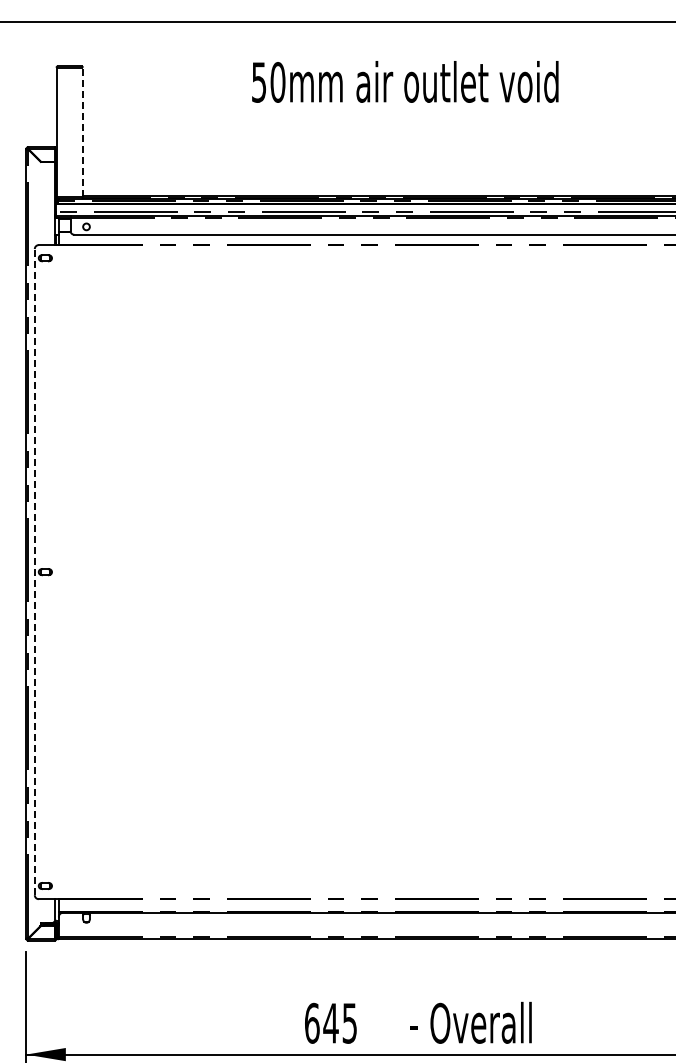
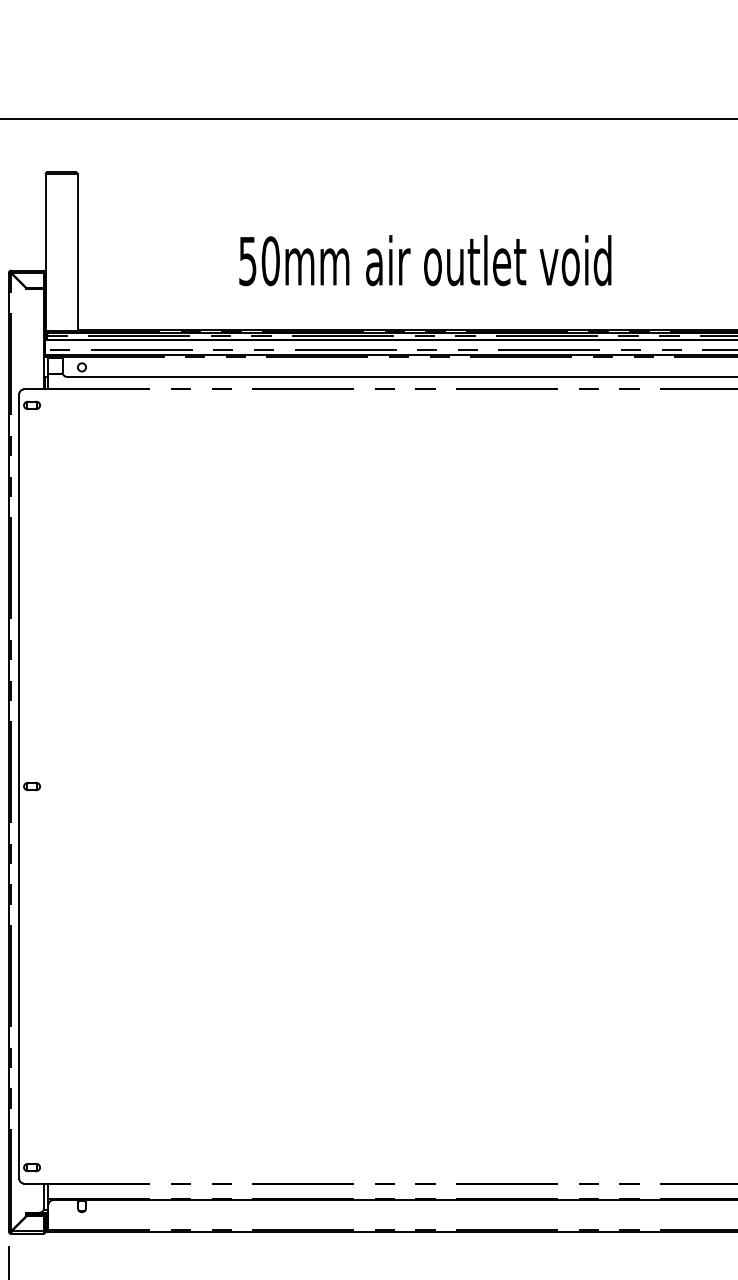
text: (405, 81) -> (425, 260), moved
line: (82, 132) -> (77, 252), dashed -> solid
line: (34, 571) -> (18, 785), dashed -> solid

